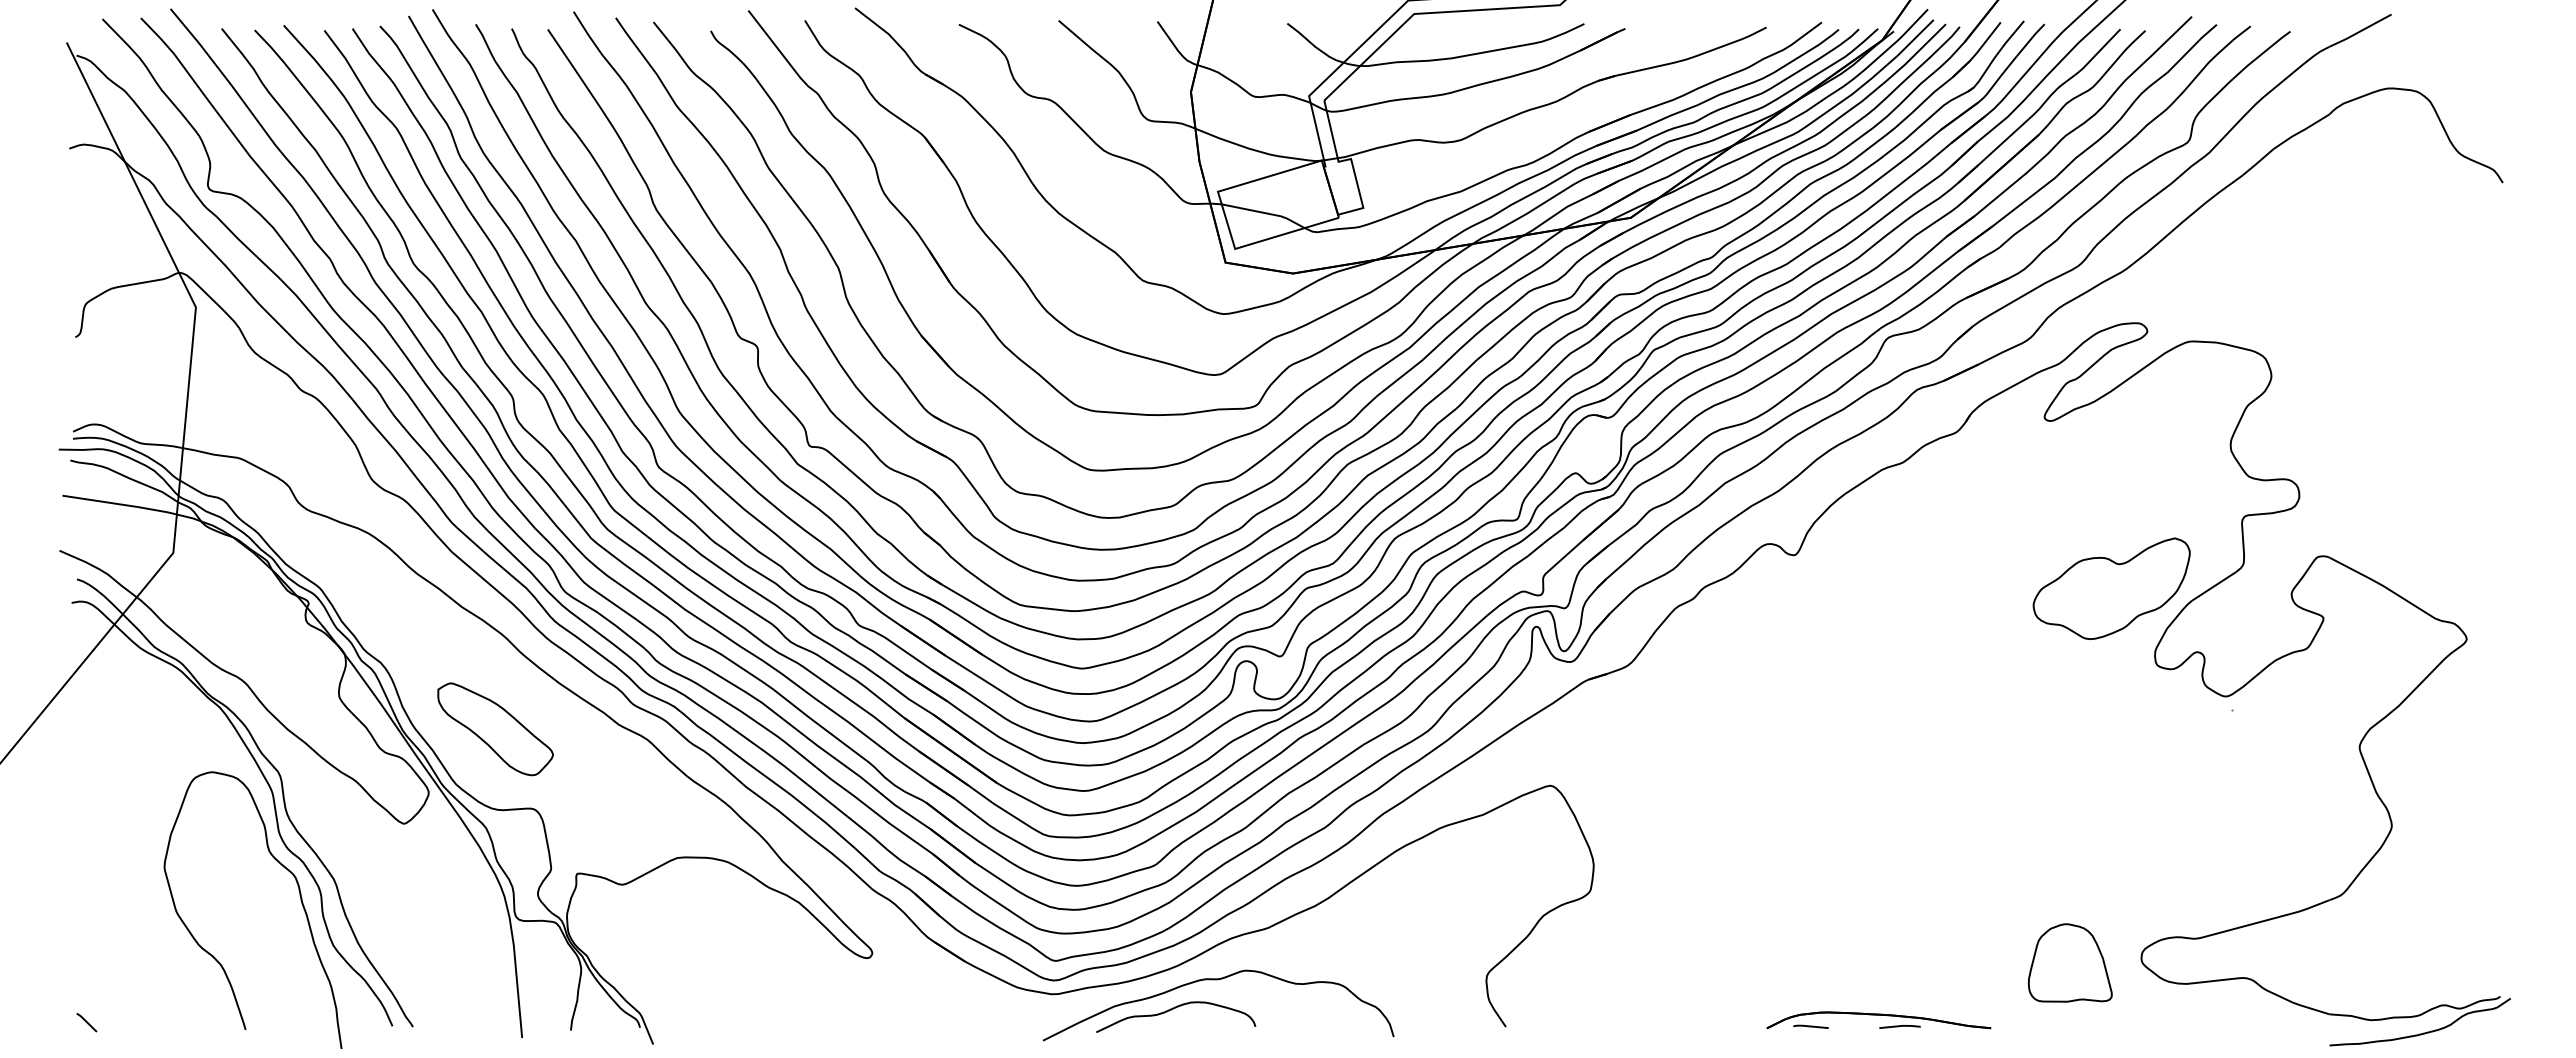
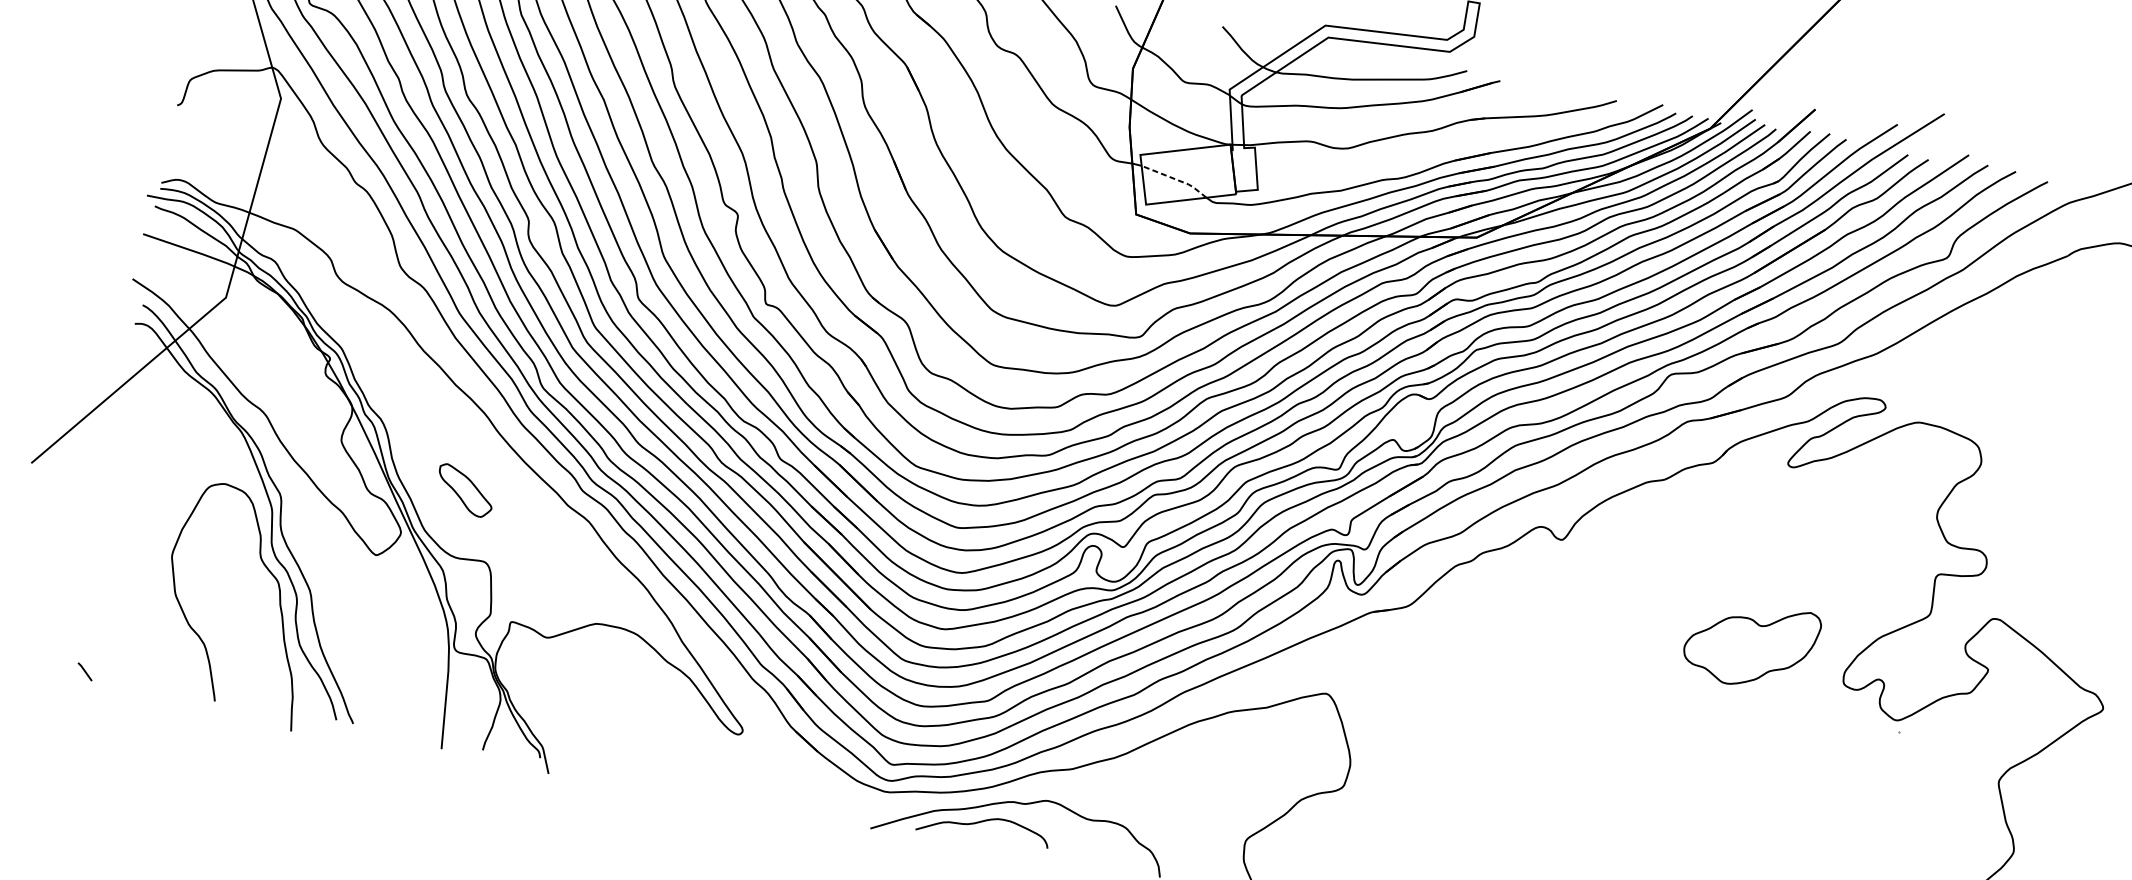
line: (1265, 213) -> (1176, 179), solid -> dashed
part: (2111, 588) -> (1751, 644), moved
part: (495, 729) -> (465, 490), size x0.6

